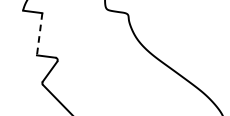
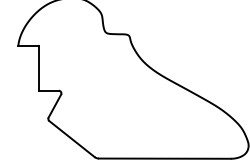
line: (39, 34) -> (38, 68), dashed -> solid

